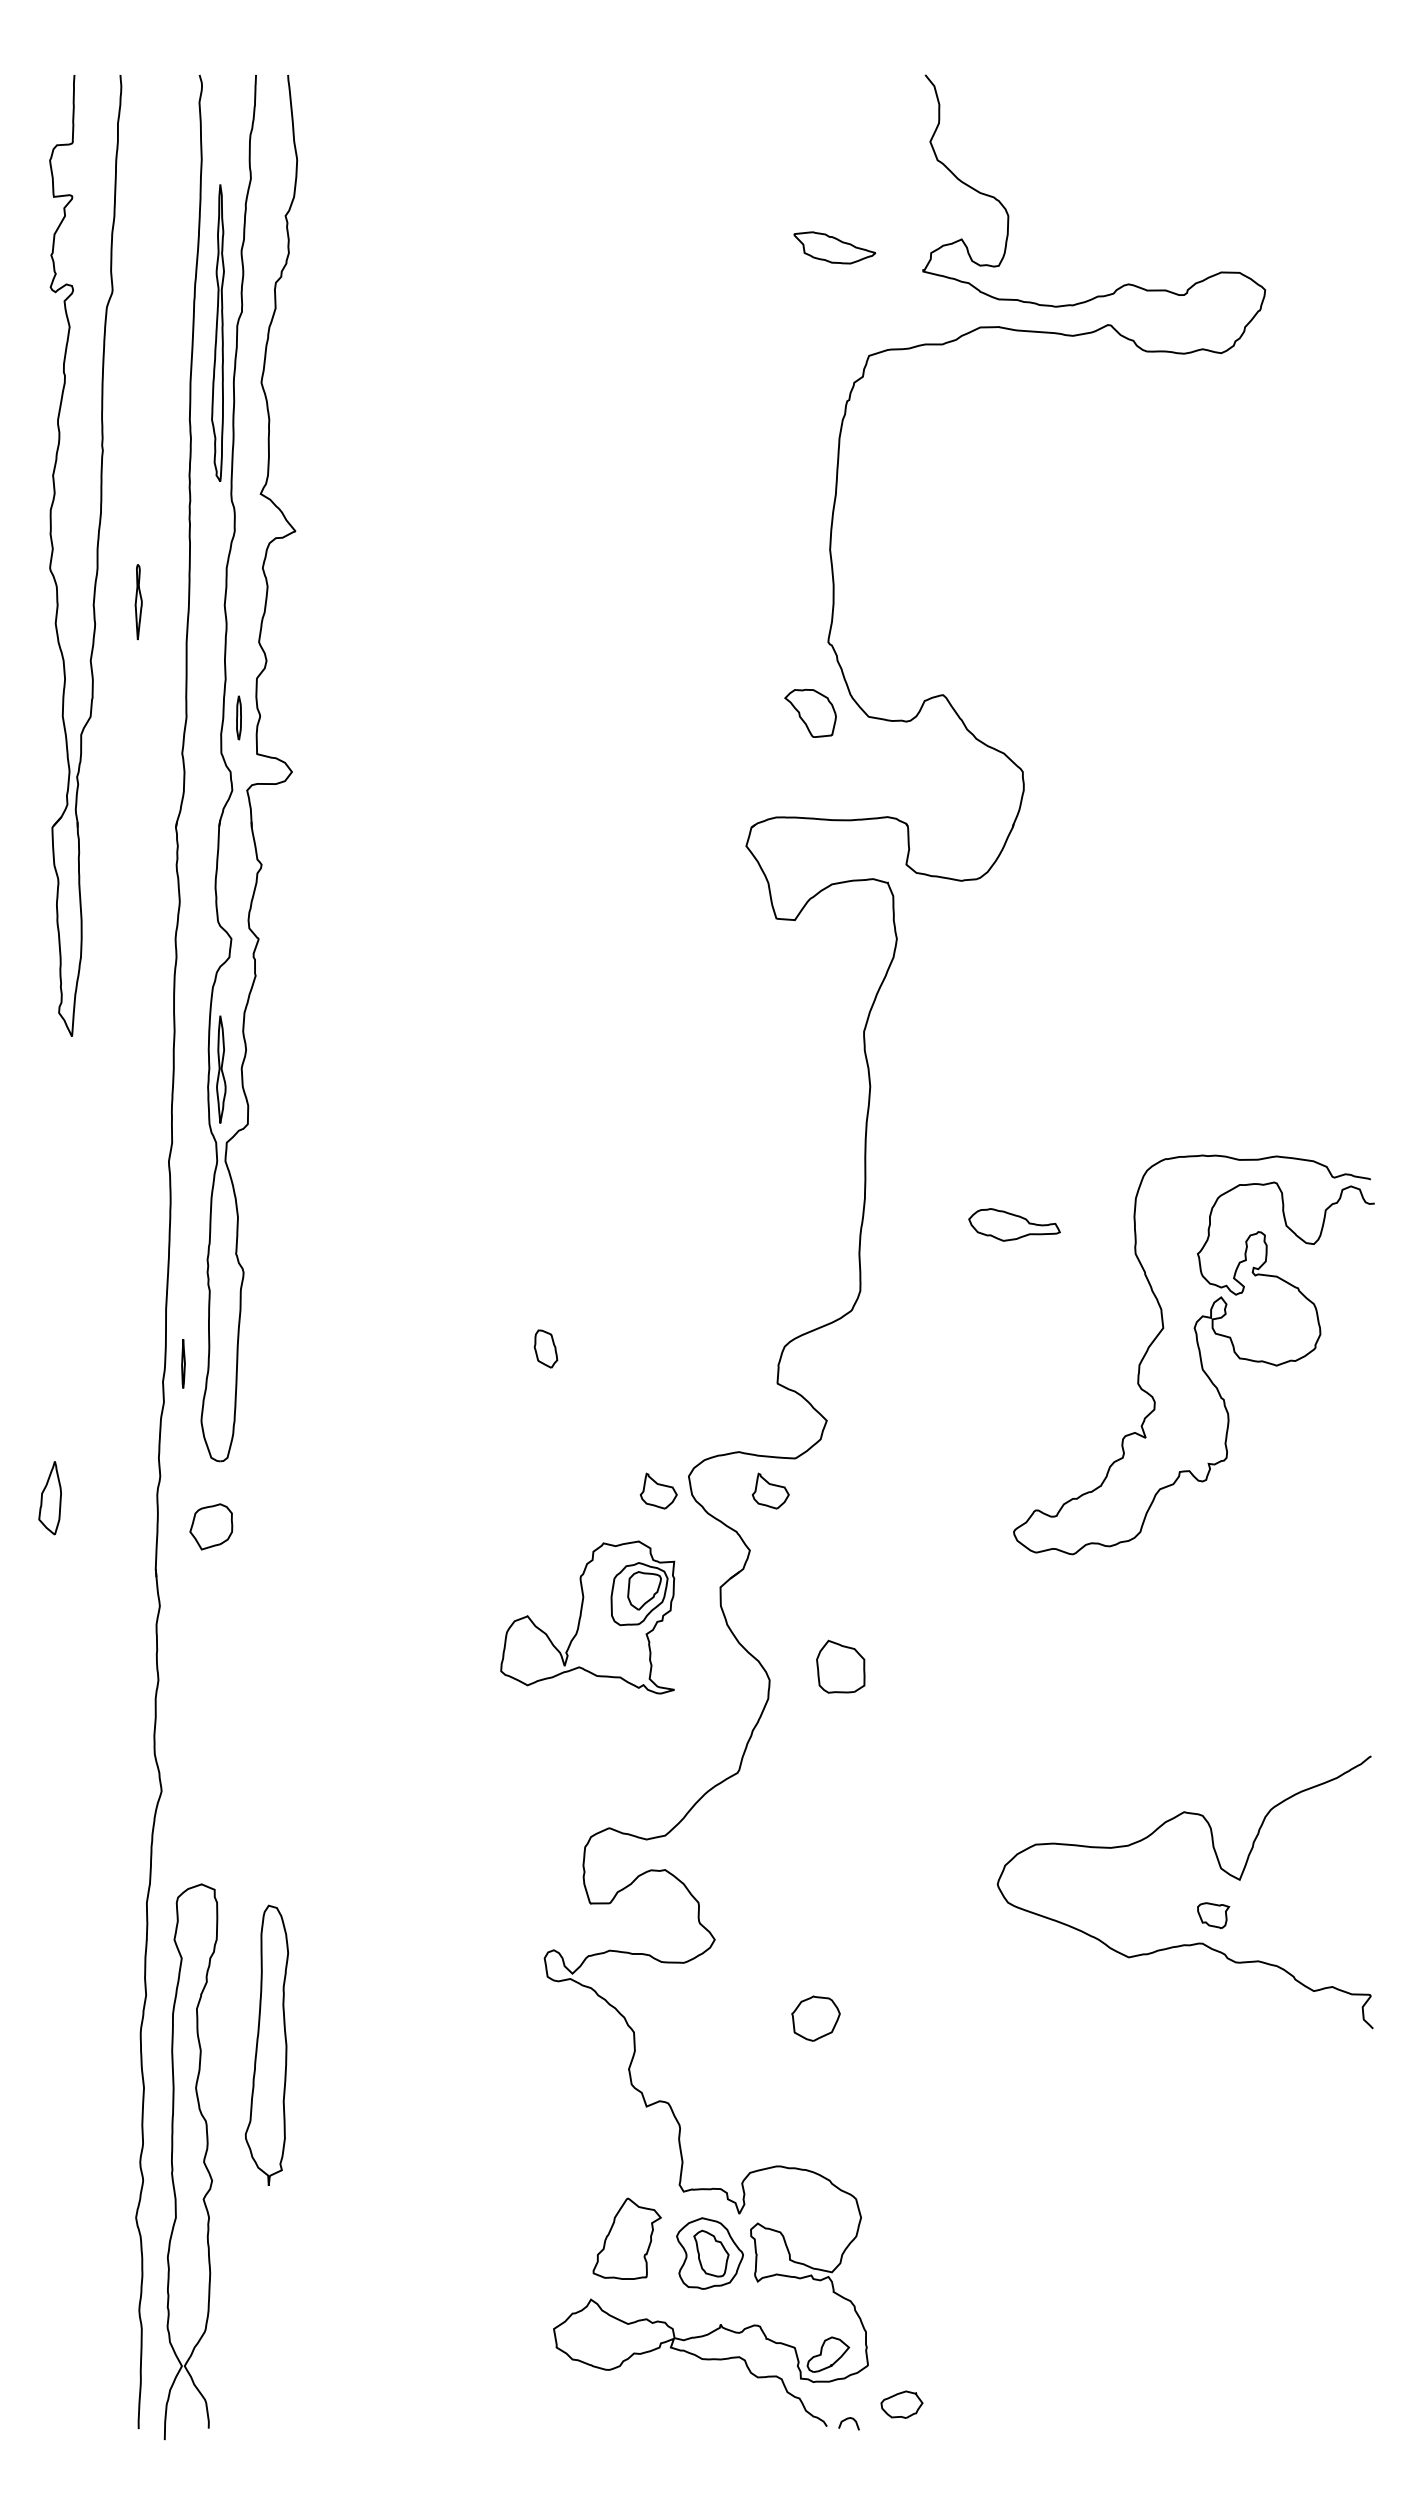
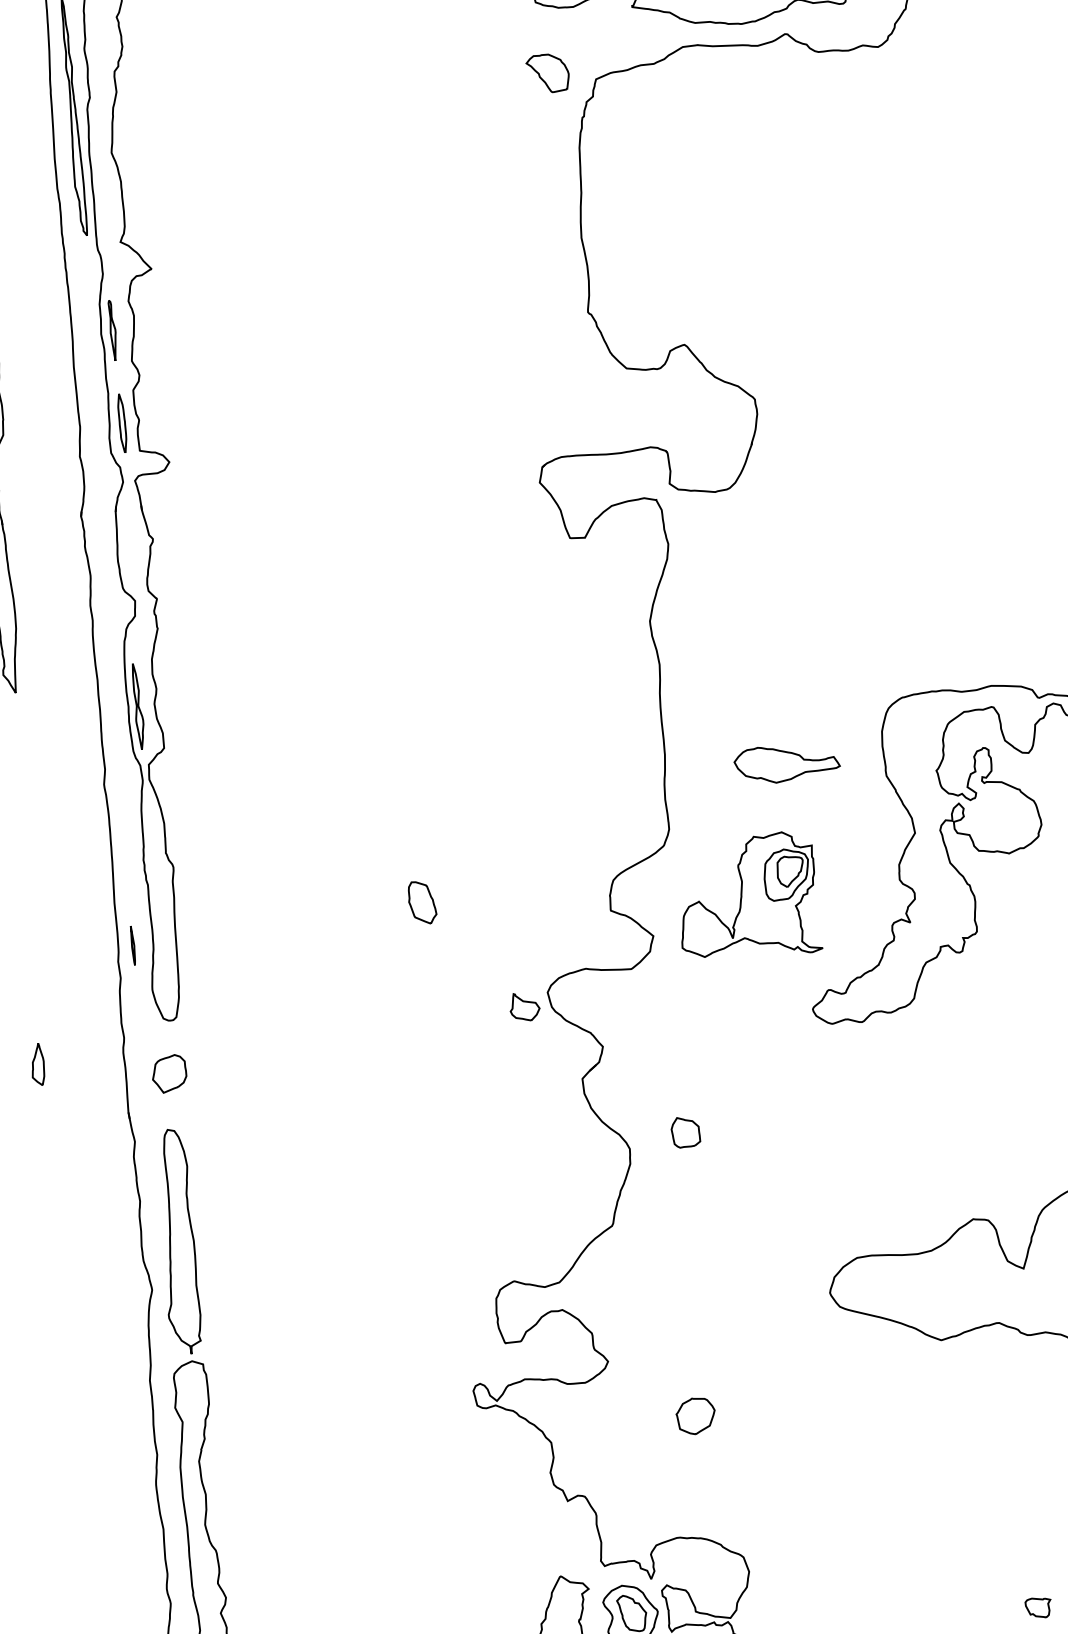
part: (138, 602) -> (112, 330), moved
part: (810, 712) -> (547, 72), moved
part: (238, 717) -> (121, 423), size x1.67
part: (1014, 1224) -> (787, 762), size x1.43
part: (545, 1348) -> (421, 902), size x1.43
part: (770, 1490) -> (614, 996), removed
part: (49, 1497) -> (37, 1064), size x0.71
part: (587, 1617) -> (747, 897), moved
part: (840, 1666) -> (685, 1131), size x0.71
part: (1213, 1915) -> (1038, 1607), moved
part: (266, 2044) -> (177, 1241), moved

